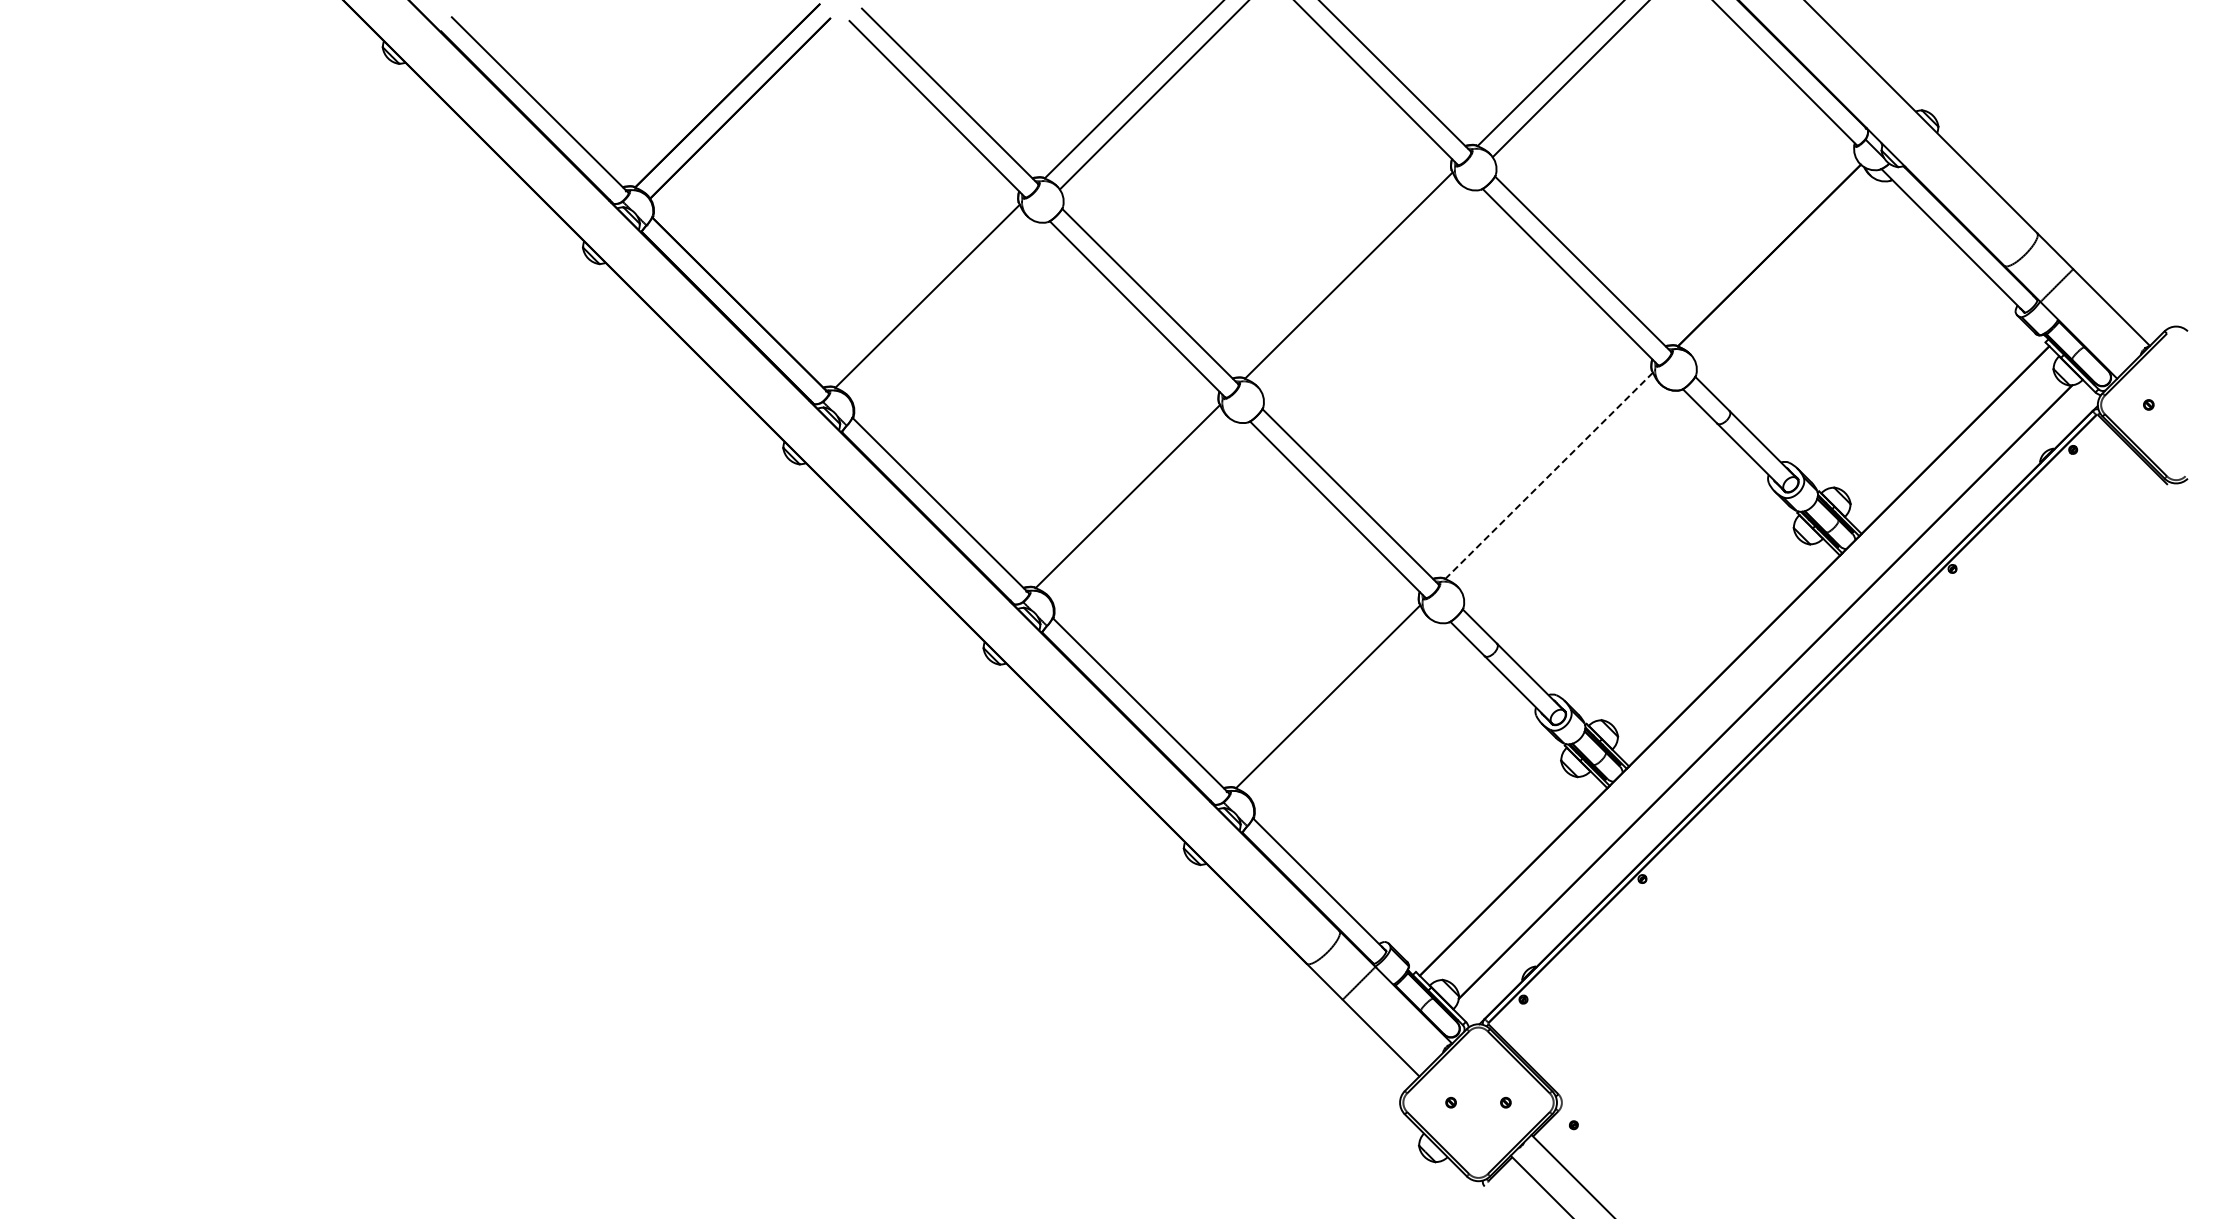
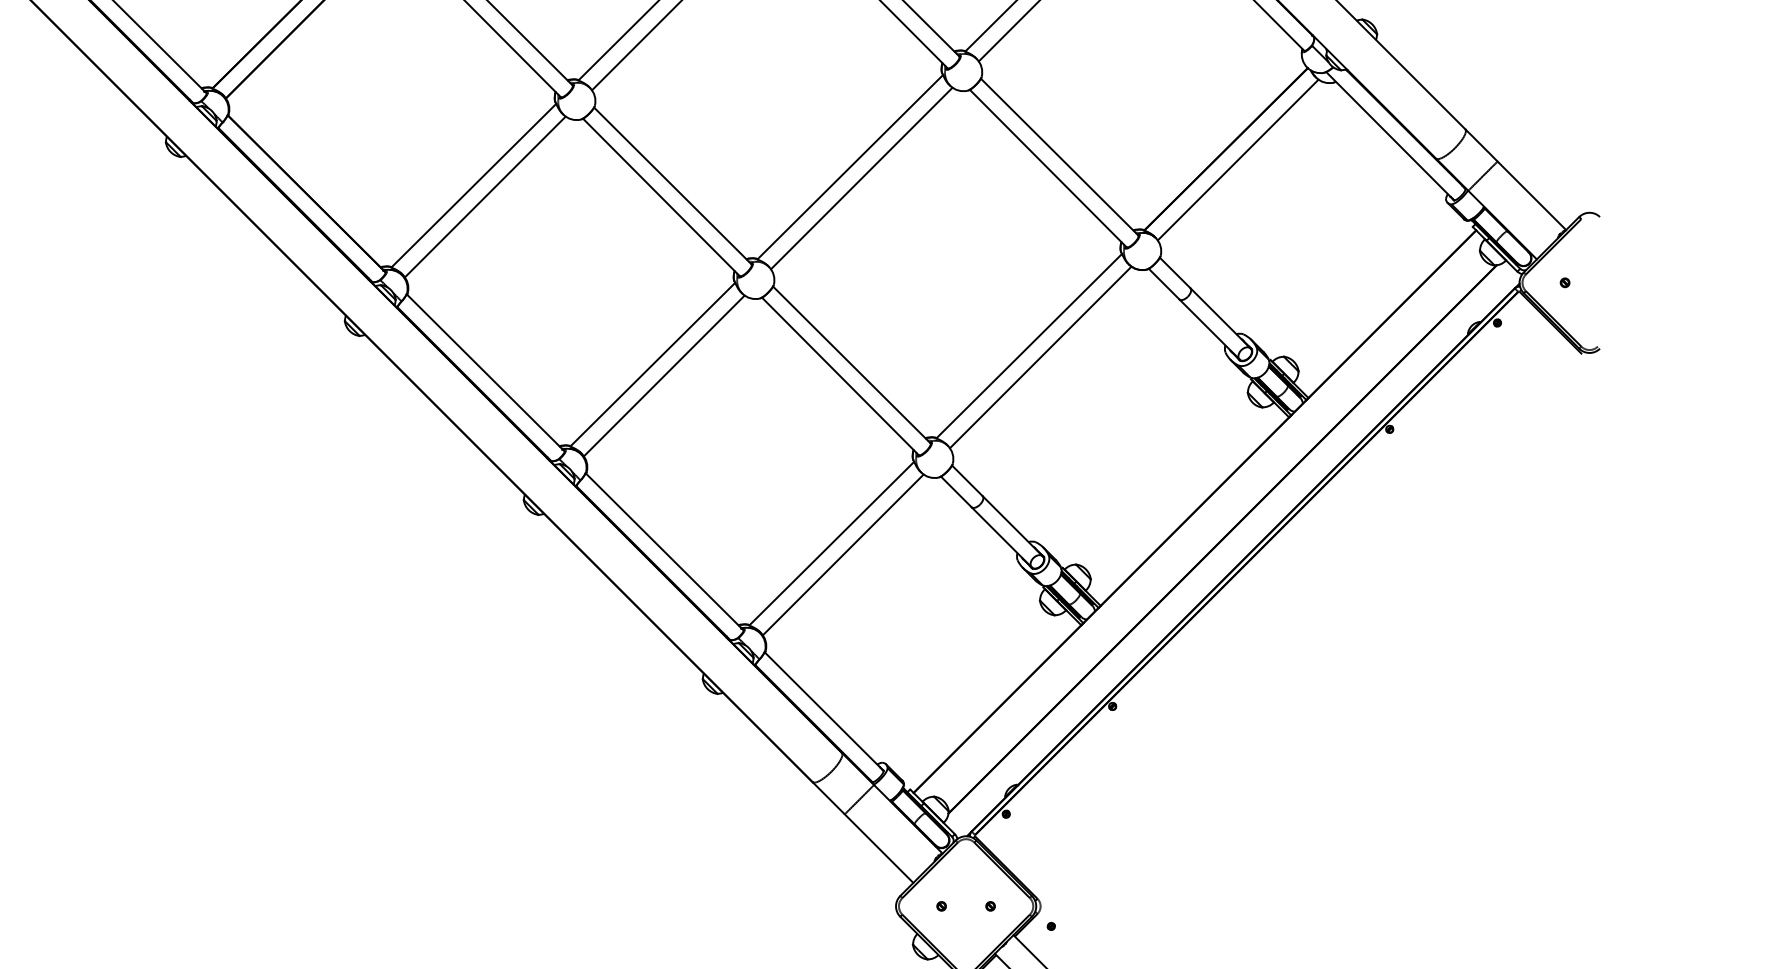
line: (1782, 267) -> (1237, 160), added
line: (1361, 287) -> (861, 177), added
line: (940, 308) -> (485, 196), added
line: (1548, 476) -> (1028, 346), dashed -> solid
line: (1561, 488) -> (1040, 357), added
line: (1140, 509) -> (664, 376), added
line: (1341, 709) -> (843, 554), added

